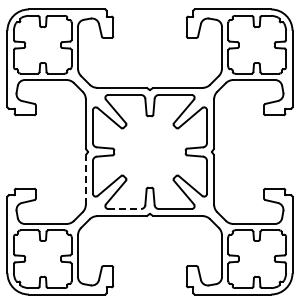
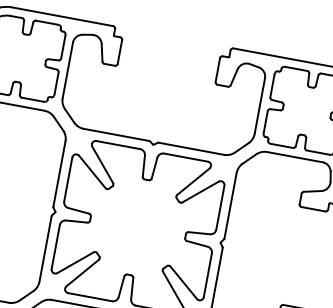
line: (85, 179) -> (45, 248), dashed -> solid
line: (125, 209) -> (91, 298), dashed -> solid

